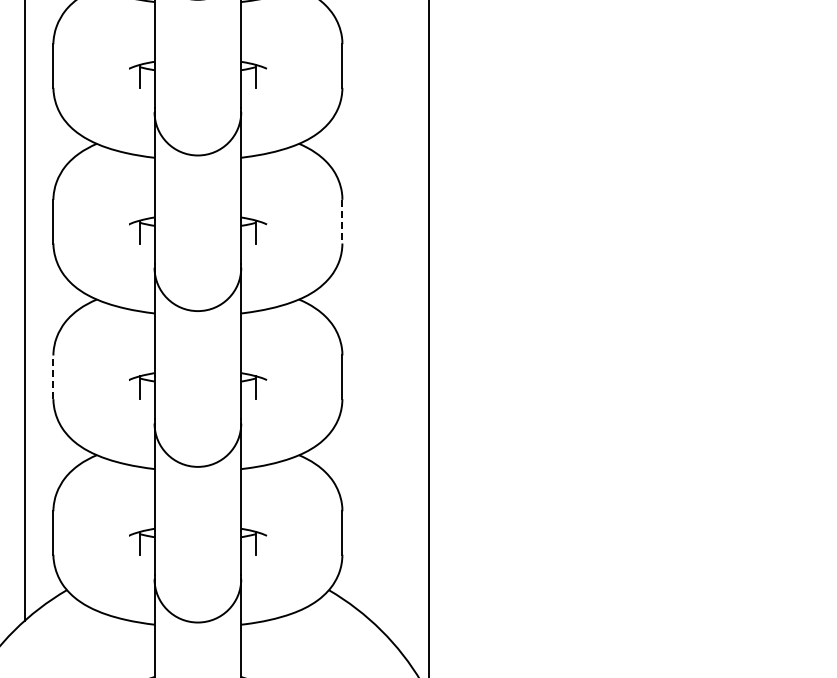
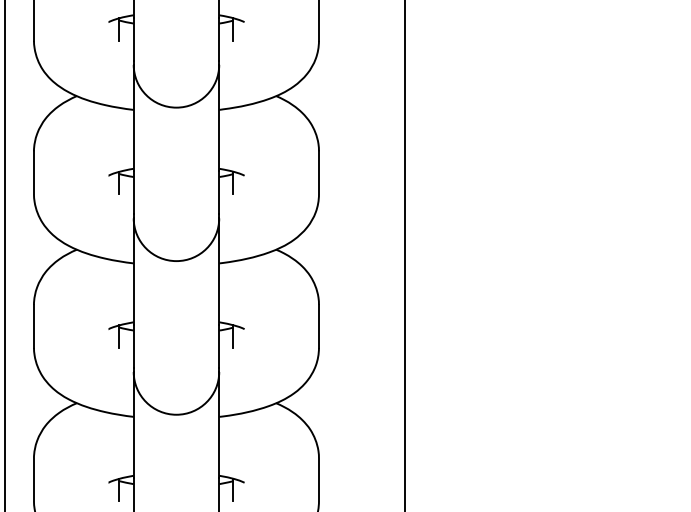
line: (342, 221) -> (319, 172), dashed -> solid
line: (53, 377) -> (34, 326), dashed -> solid

